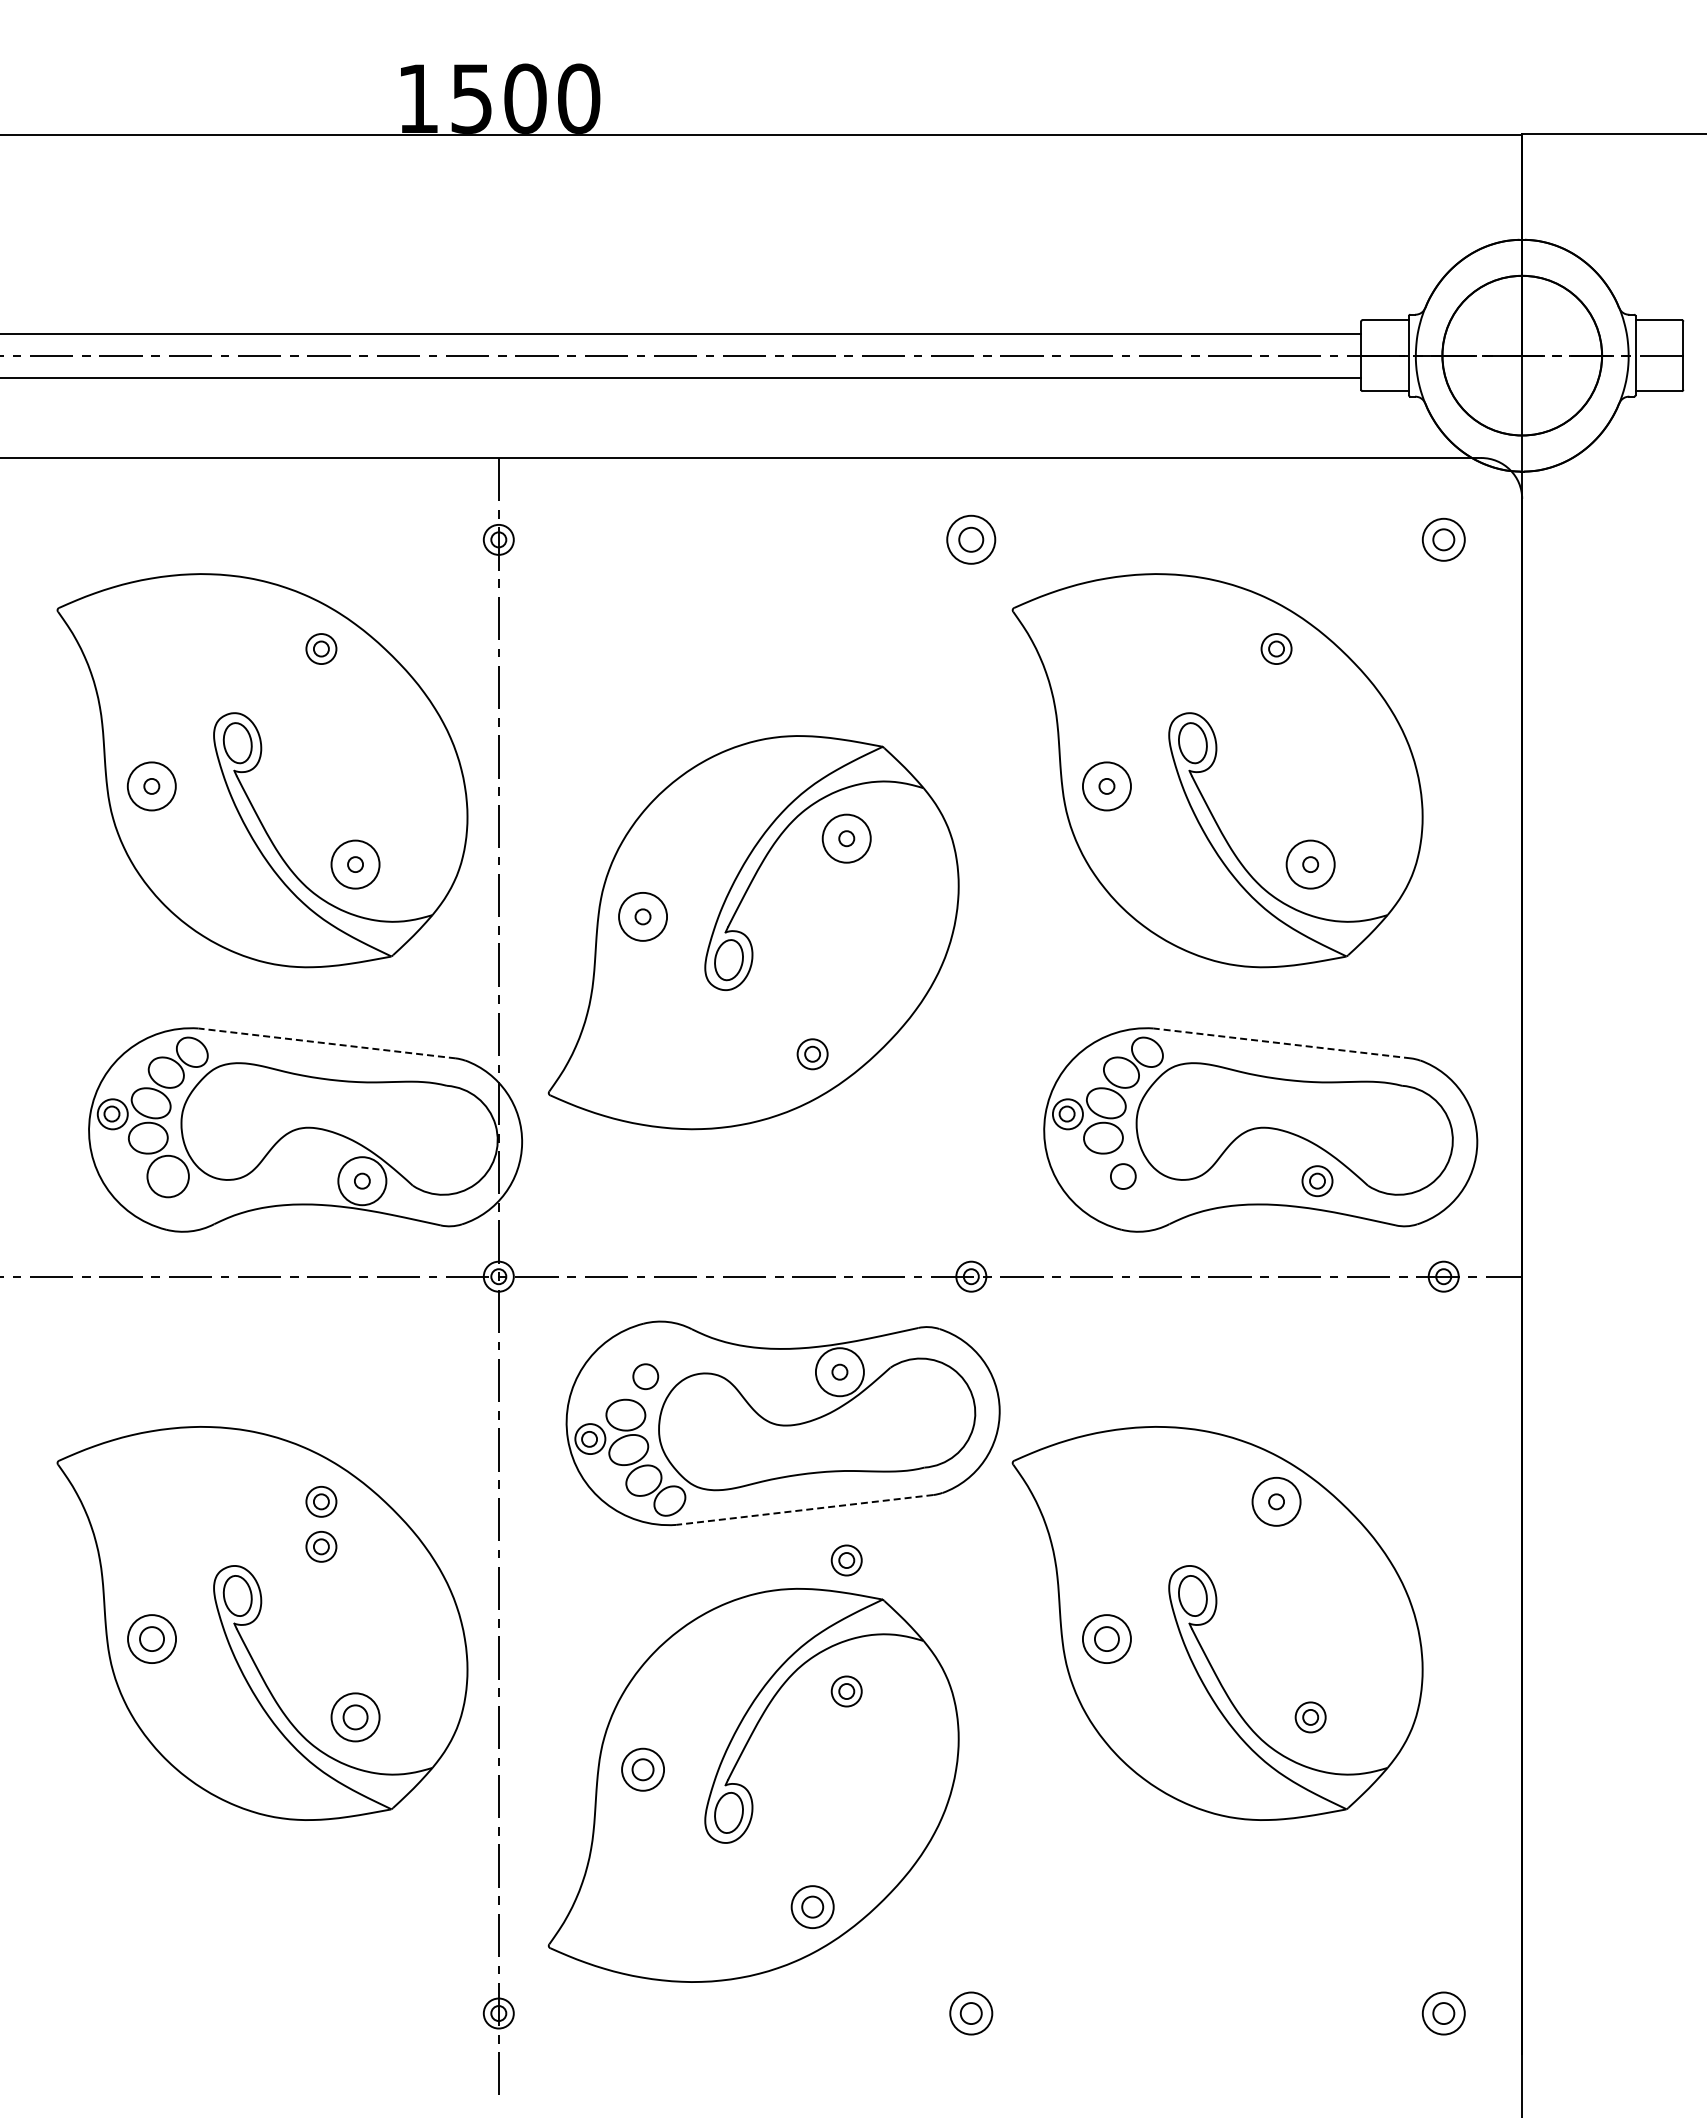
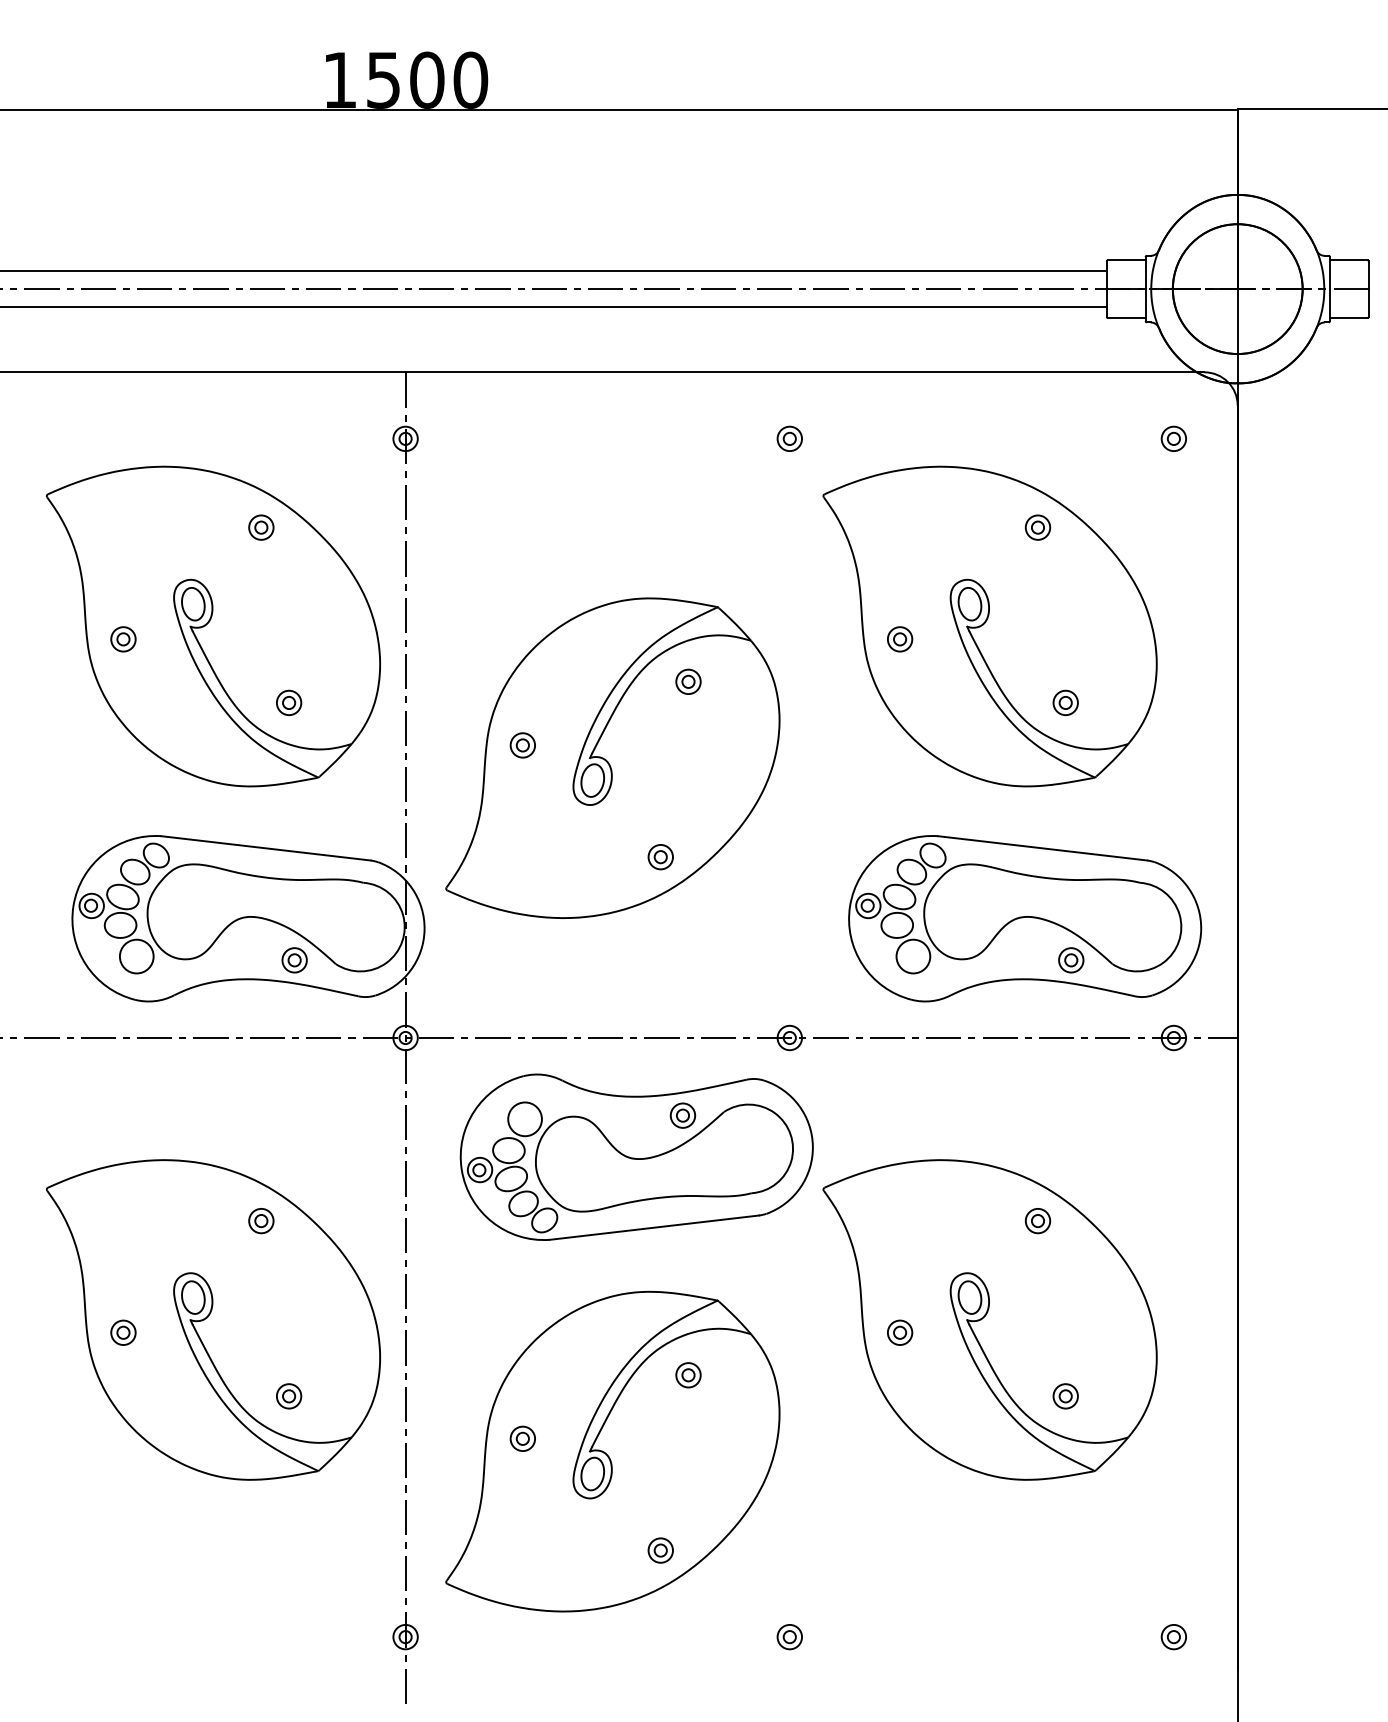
part: (971, 539) -> (789, 438), size x0.62
part: (1443, 539) -> (1173, 438), size x0.71
circle: (151, 786) -> (123, 639), size x0.62
circle: (1106, 786) -> (899, 639), size x0.62
circle: (846, 838) -> (688, 681), size x0.62
circle: (355, 864) -> (289, 702), size x0.62
circle: (1310, 864) -> (1065, 702), size x0.62
circle: (643, 916) -> (523, 745), size x0.62
line: (326, 1043) -> (265, 848), dashed -> solid
line: (1281, 1043) -> (1042, 848), dashed -> solid
circle: (1123, 1176) -> (913, 956), size x1.67
circle: (362, 1181) -> (294, 960), size x0.62
circle: (839, 1372) -> (682, 1115), size x0.62
circle: (645, 1376) -> (524, 1119), size x1.67
circle: (1276, 1501) -> (1037, 1220), size x0.62
line: (804, 1510) -> (654, 1228), dashed -> solid
part: (321, 1546) -> (261, 1257), removed
part: (846, 1560) -> (688, 1268), removed
part: (151, 1639) -> (123, 1333), size x0.62
part: (1106, 1639) -> (899, 1333), size x0.62
part: (355, 1717) -> (289, 1396), size x0.62
part: (642, 1769) -> (522, 1438), size x0.71
part: (812, 1906) -> (660, 1550), size x0.71
part: (971, 2013) -> (789, 1637), size x0.71
part: (1443, 2013) -> (1173, 1637), size x0.71

